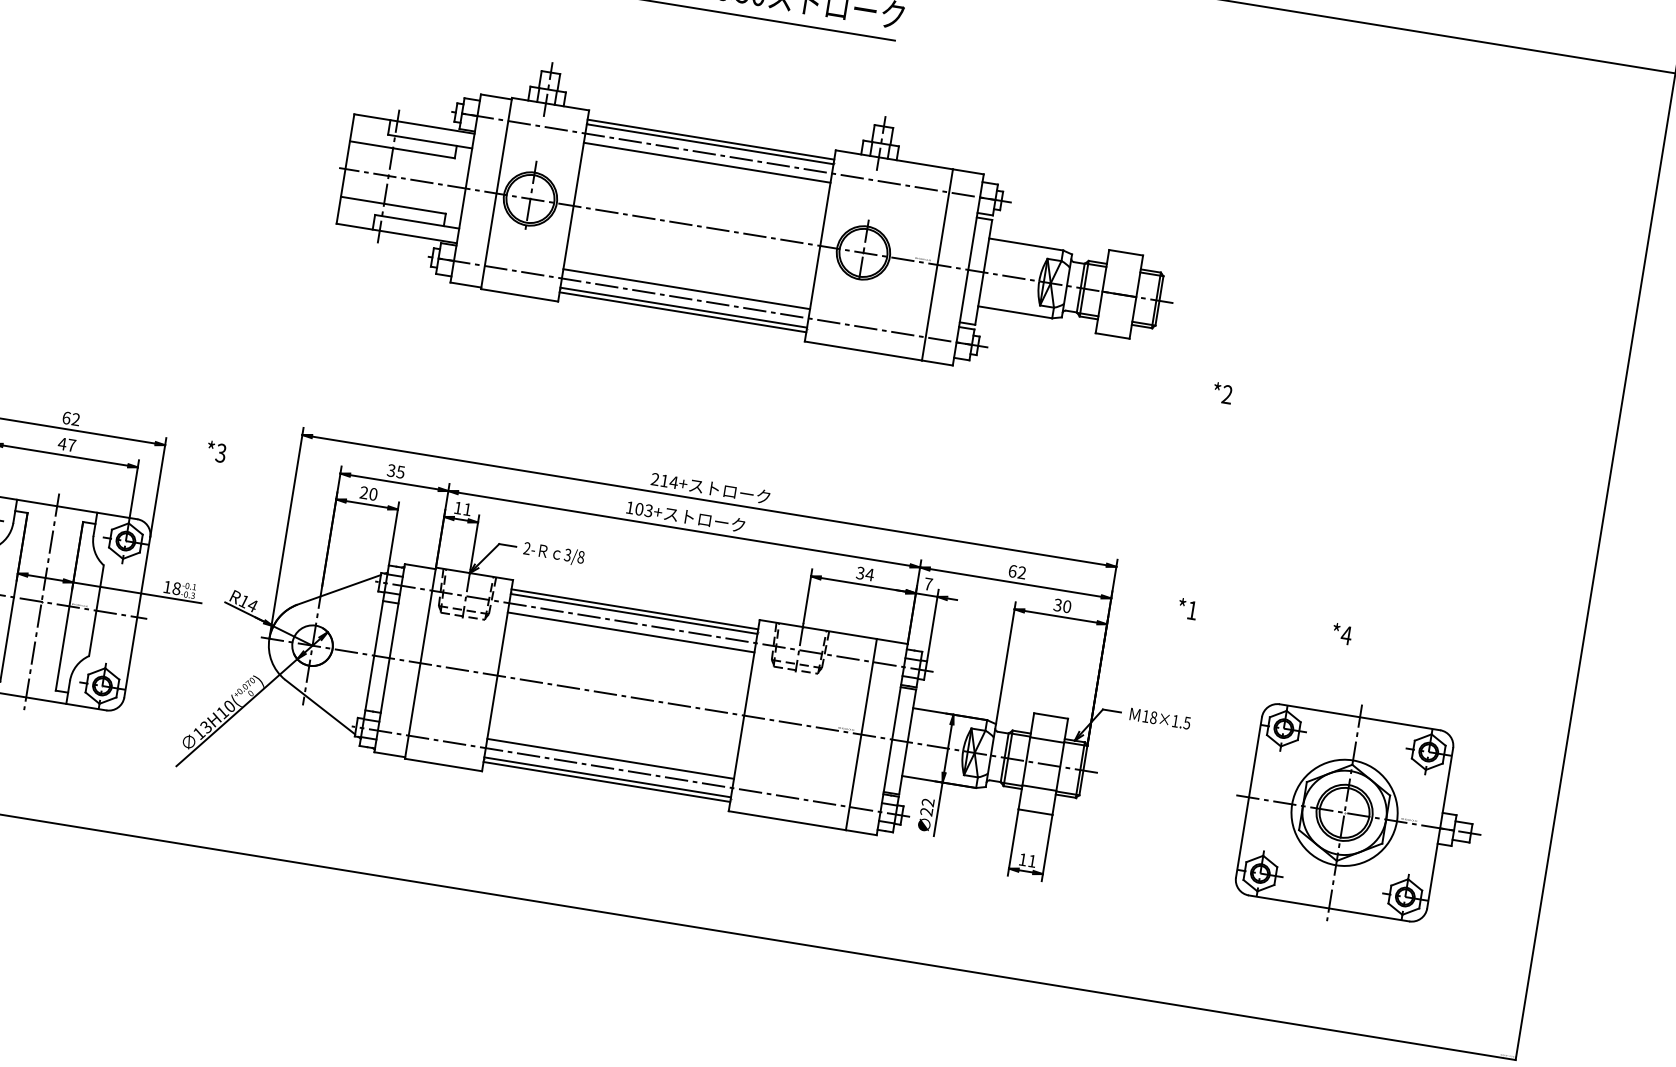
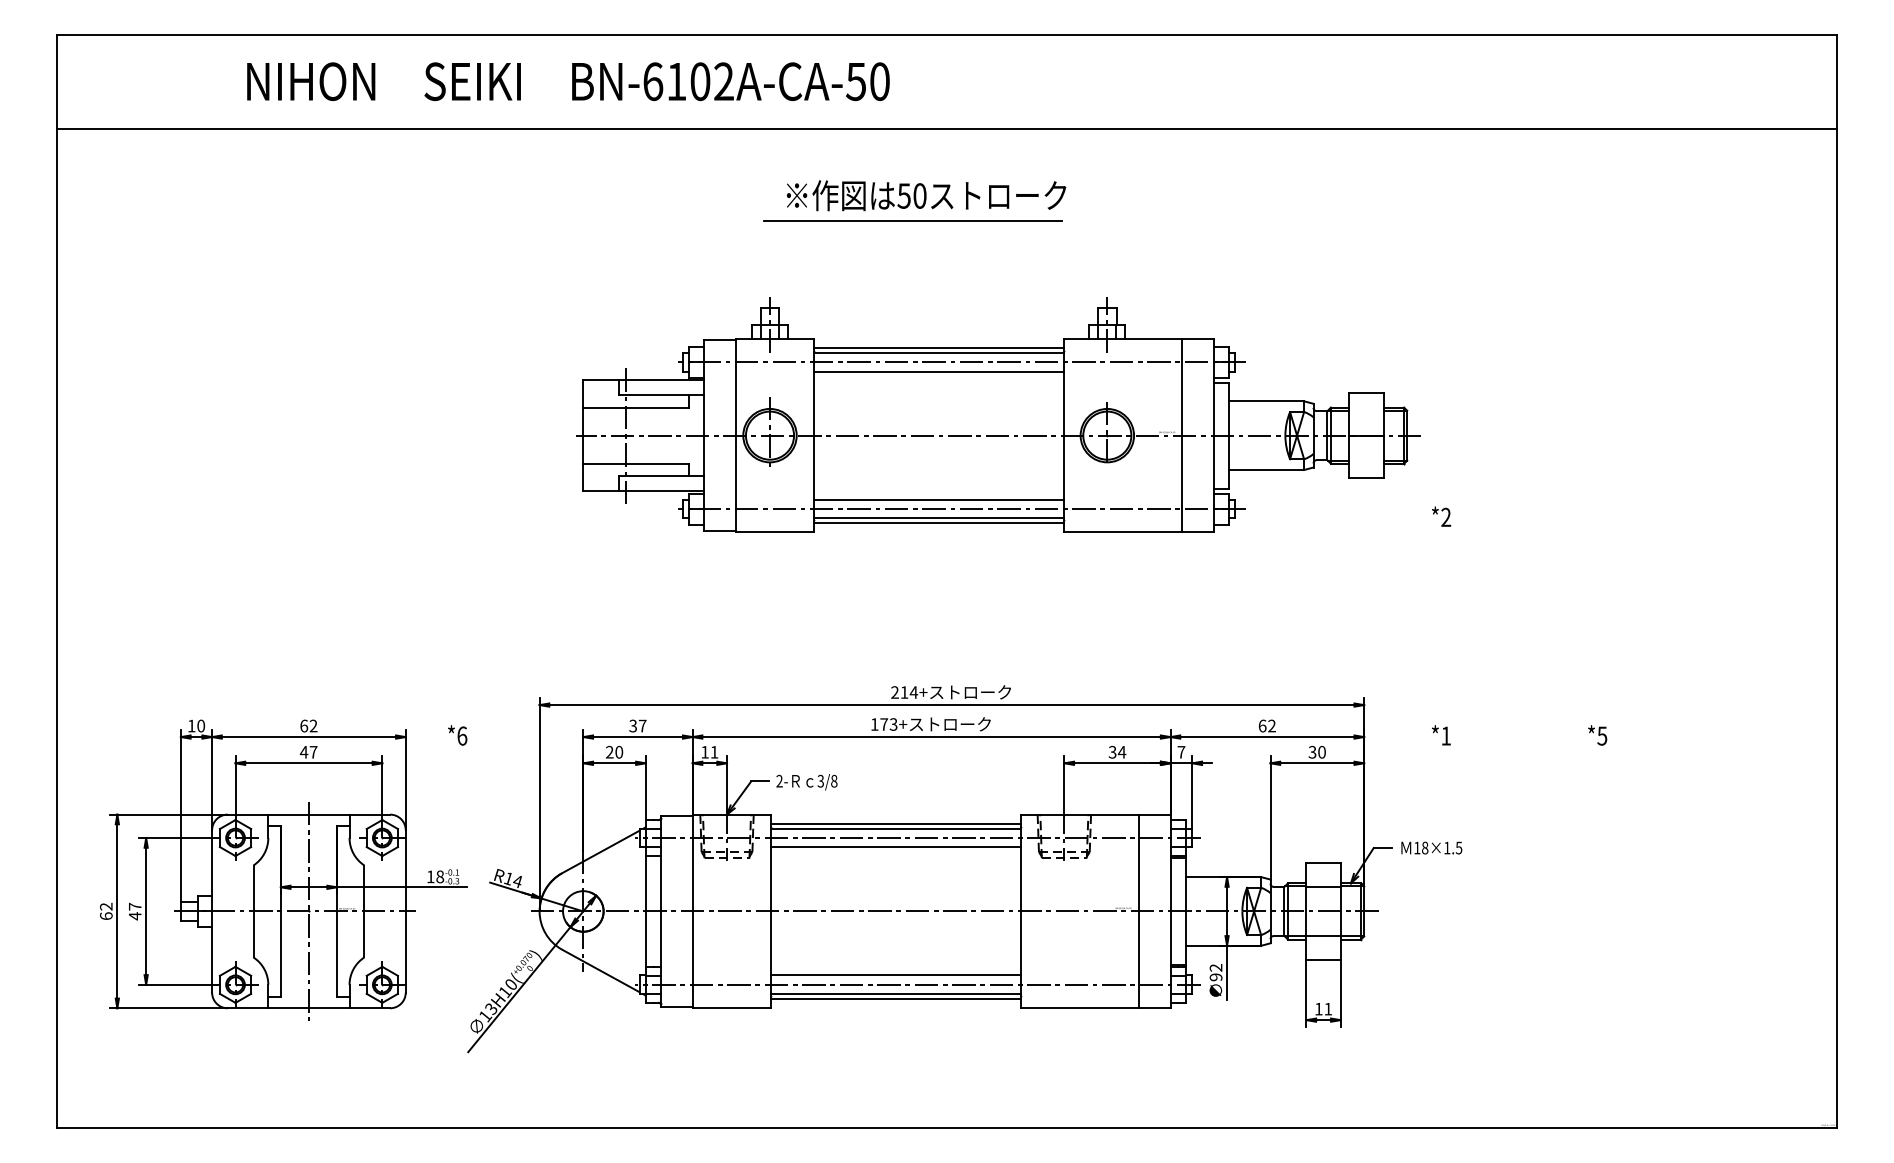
part: (759, 214) -> (998, 414), moved
text: (221, 452) -> (462, 735), *3 -> *6
text: (400, 471) -> (642, 725), 35 -> 37
text: (639, 509) -> (884, 724), 103+ -> 173+
text: (1346, 634) -> (1602, 735), *4 -> *5
text: (927, 812) -> (1216, 977), 22 -> 92
part: (1358, 815) -> (1642, 911), removed

